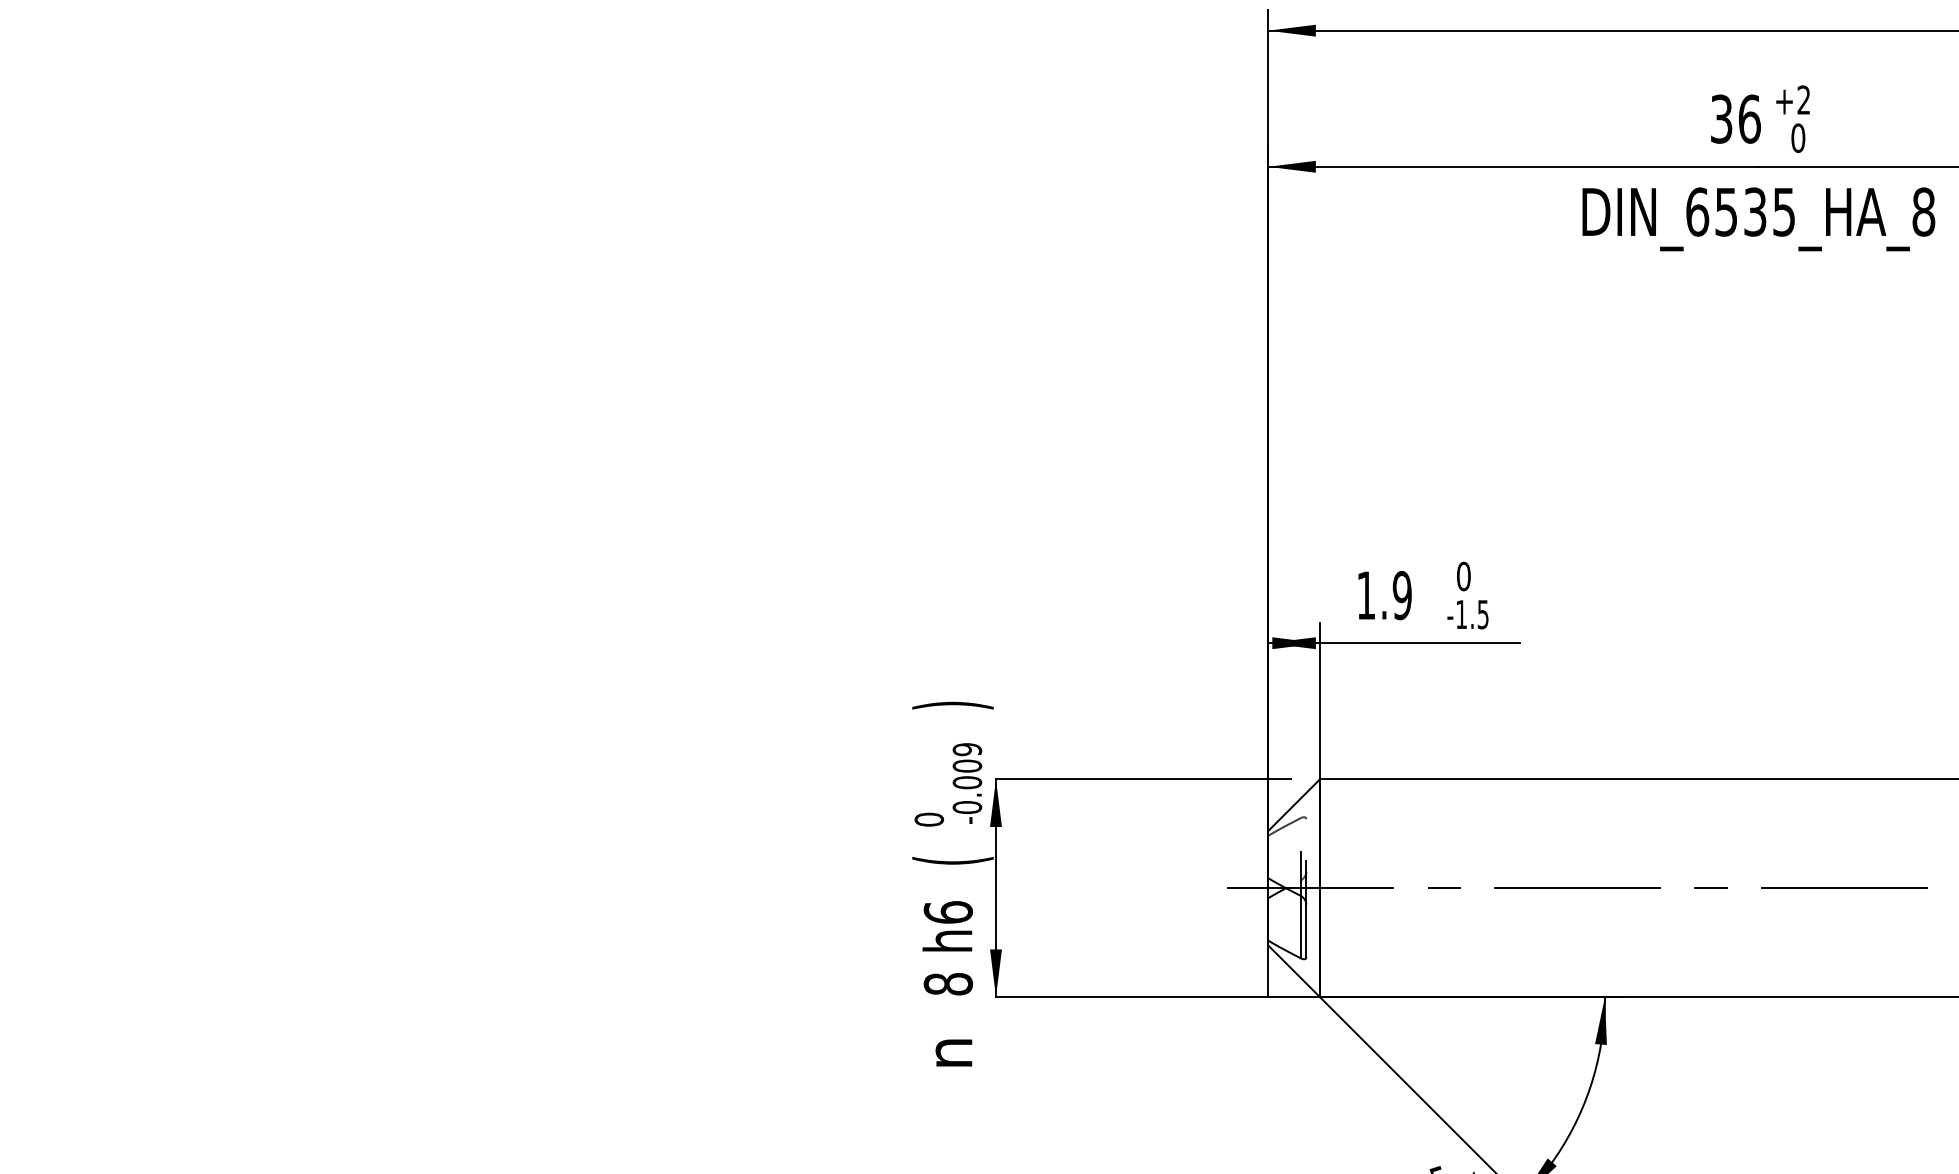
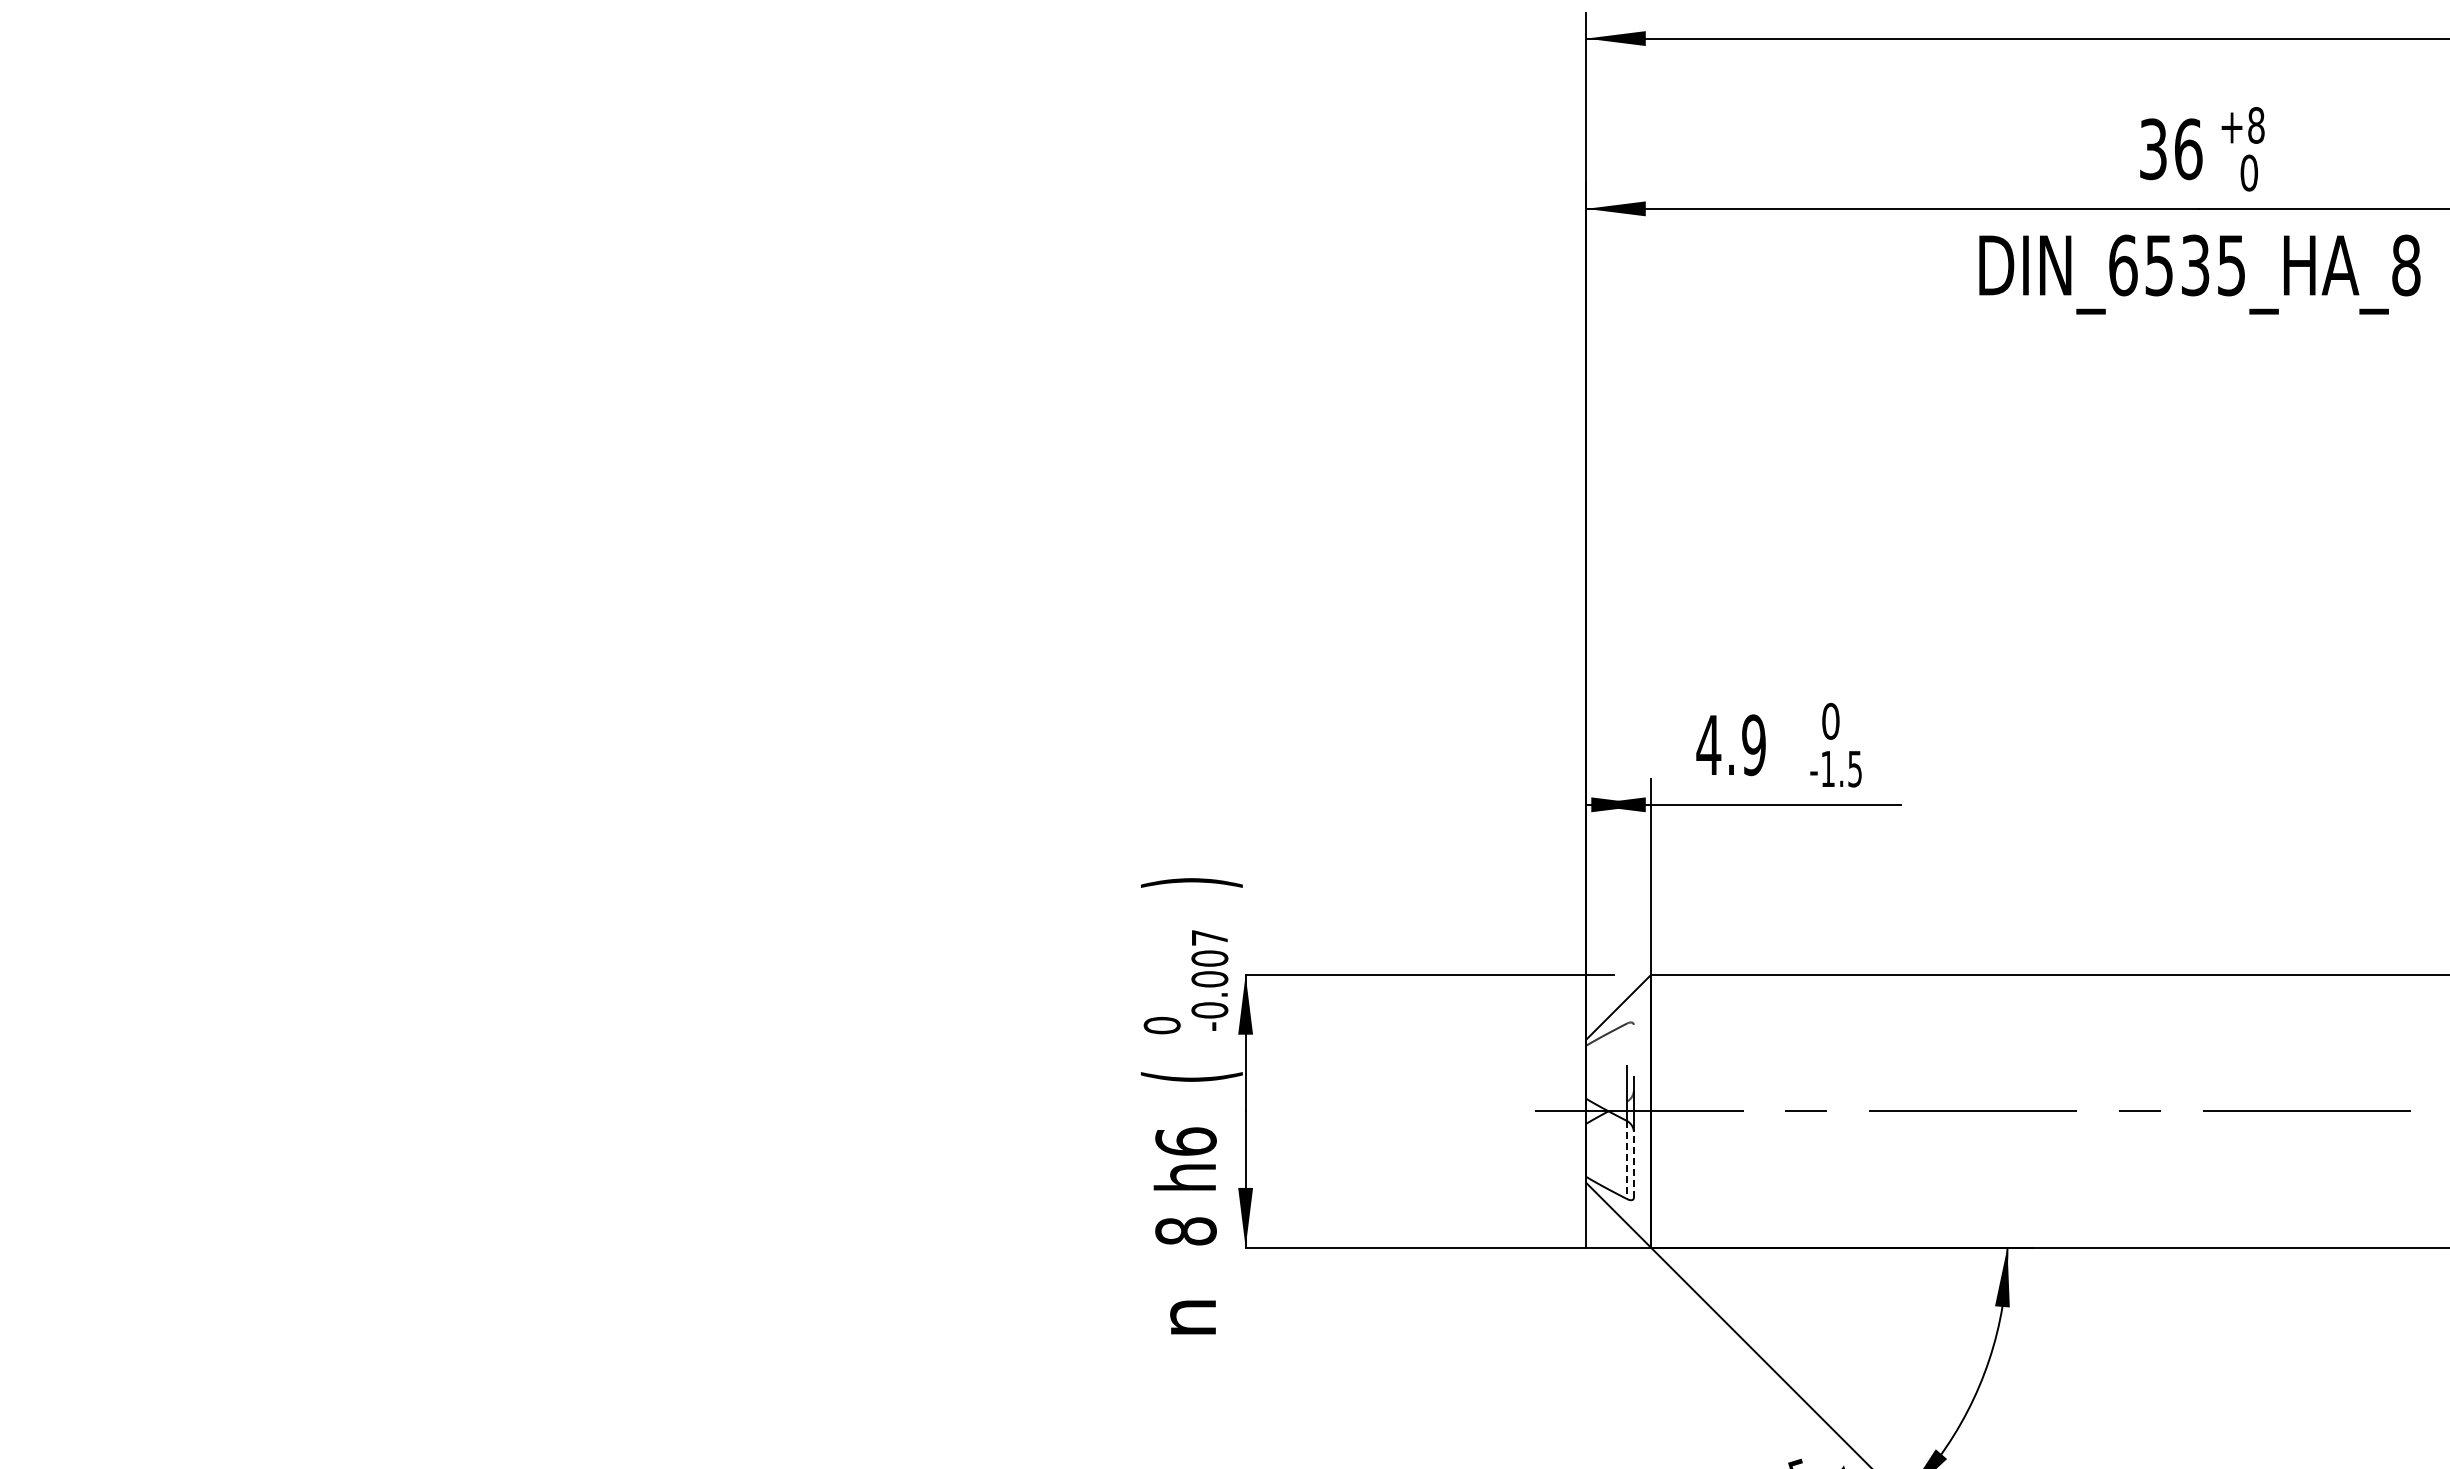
text: (1804, 100) -> (2256, 125), +2 -> +8
text: (1366, 594) -> (1708, 744), 1.9 -> 4.9
text: (967, 749) -> (1209, 937), -0.009 -> -0.007
line: (1301, 927) -> (1627, 1160), solid -> dashed
line: (1306, 930) -> (1633, 1164), solid -> dashed

